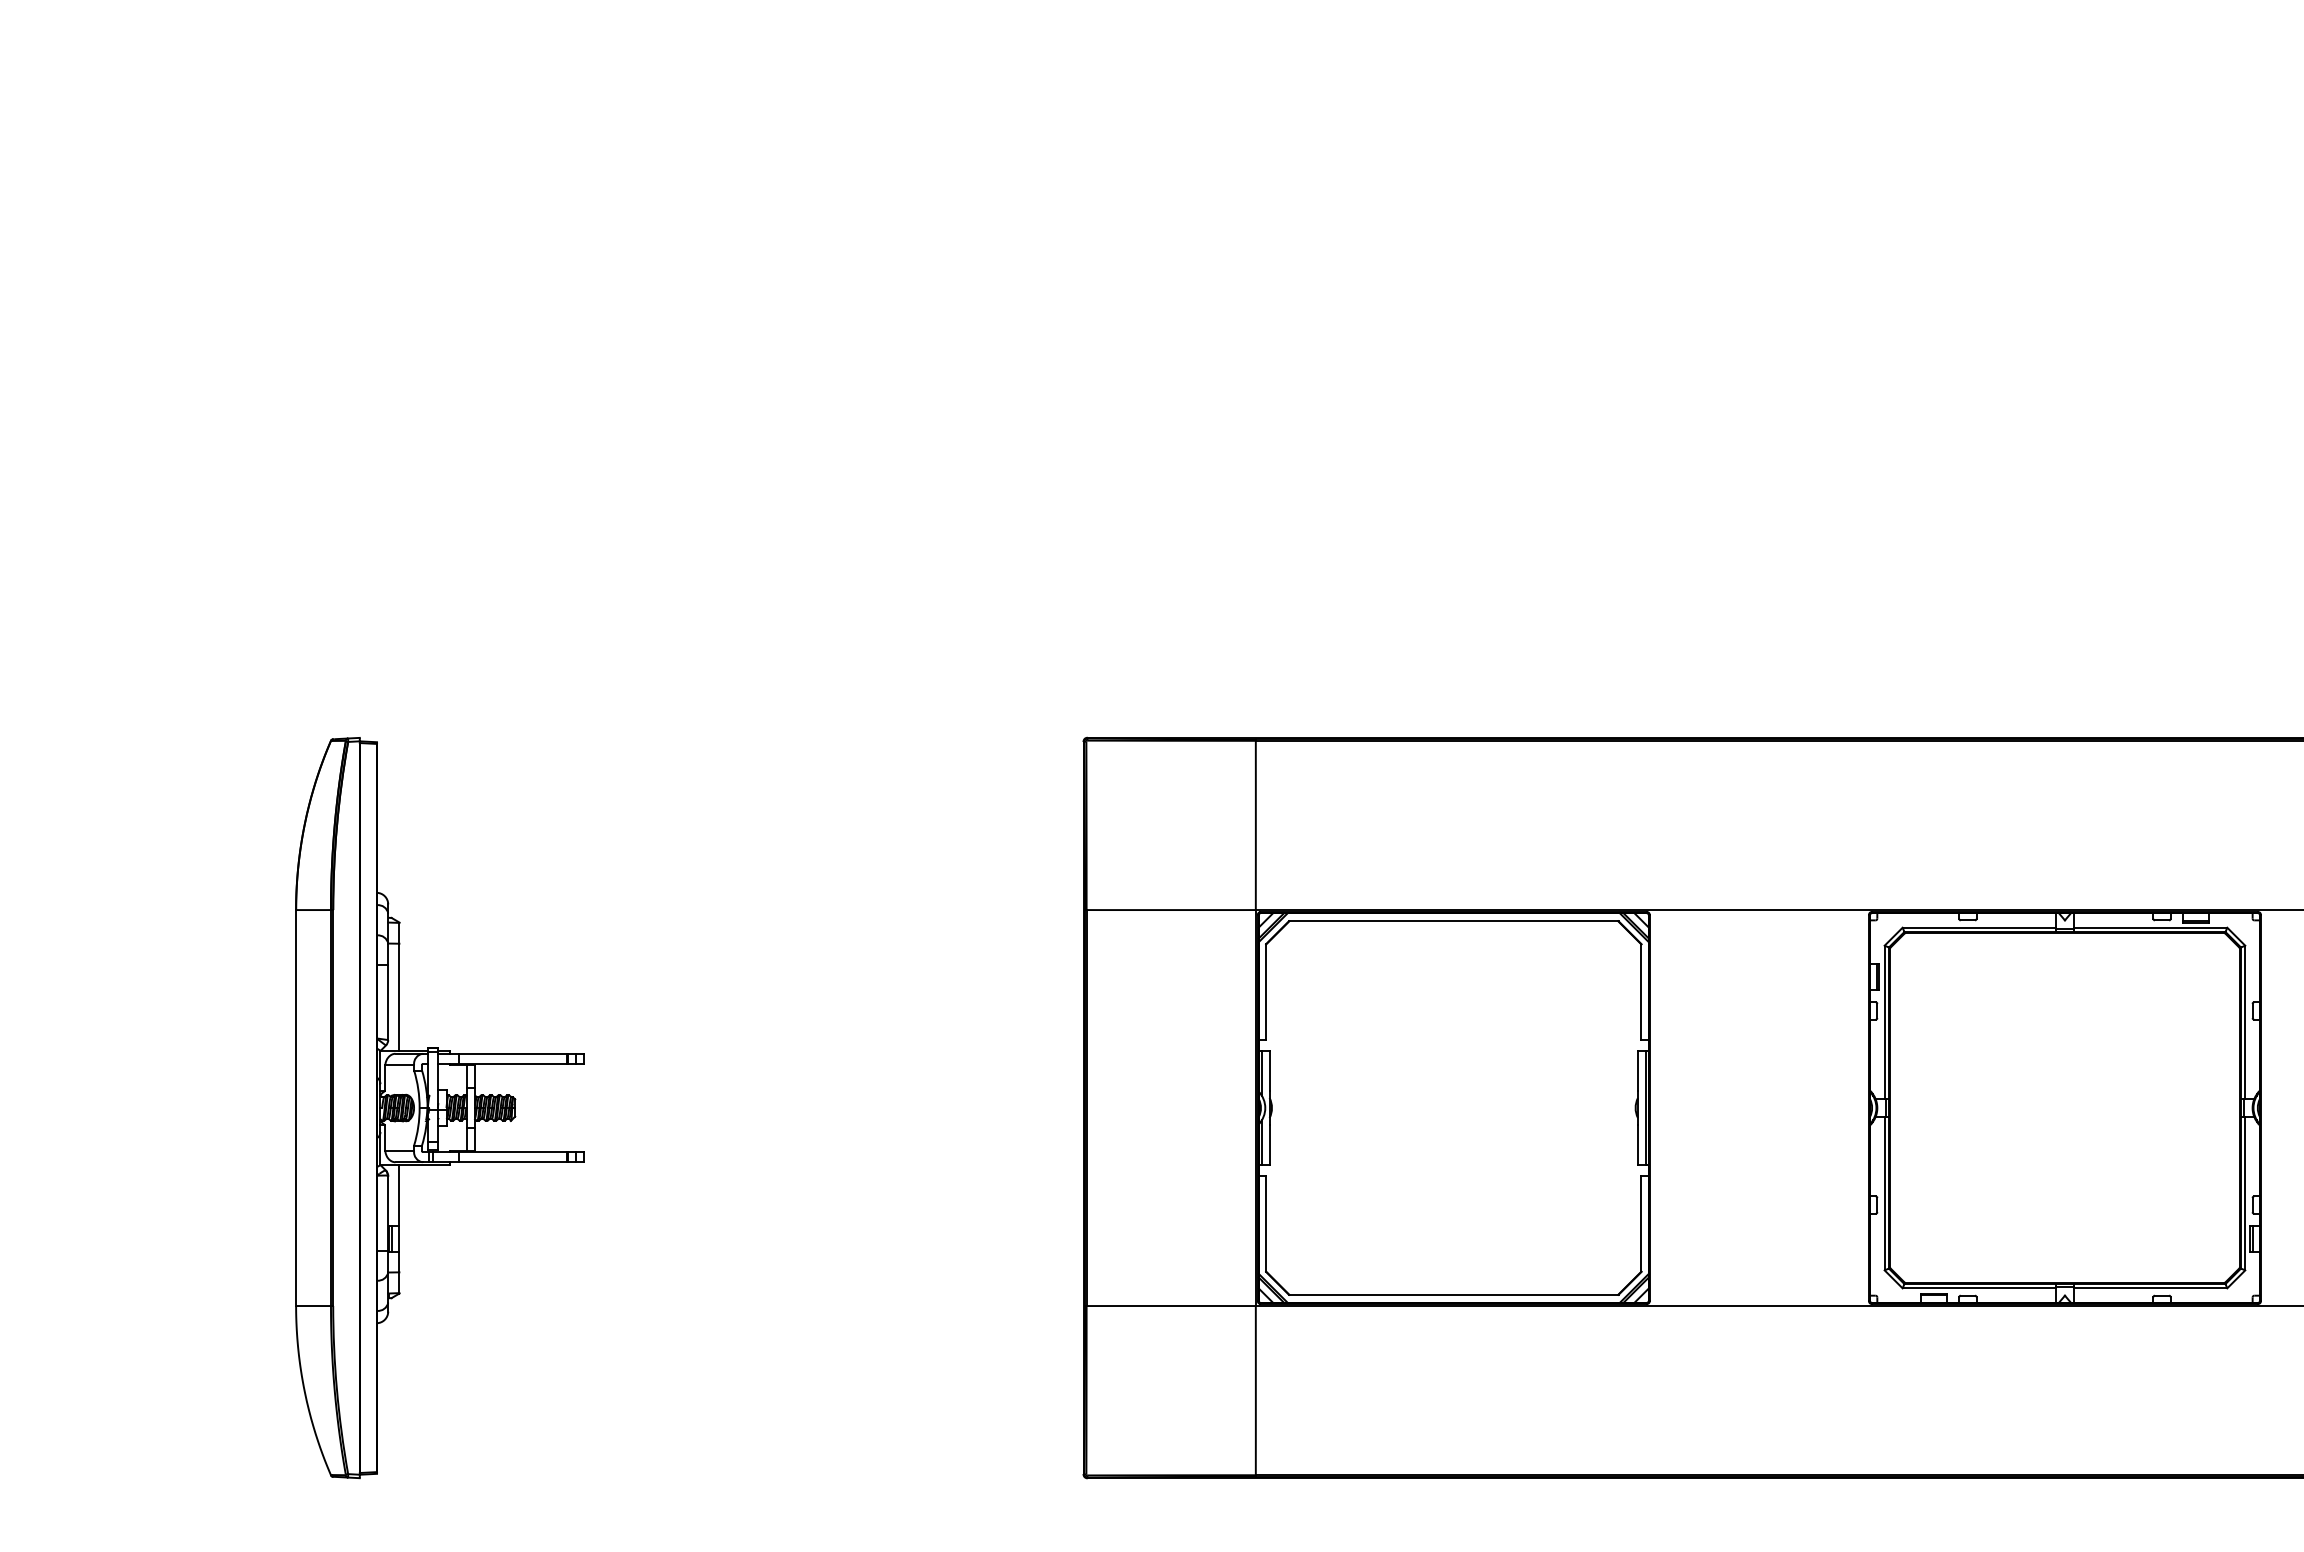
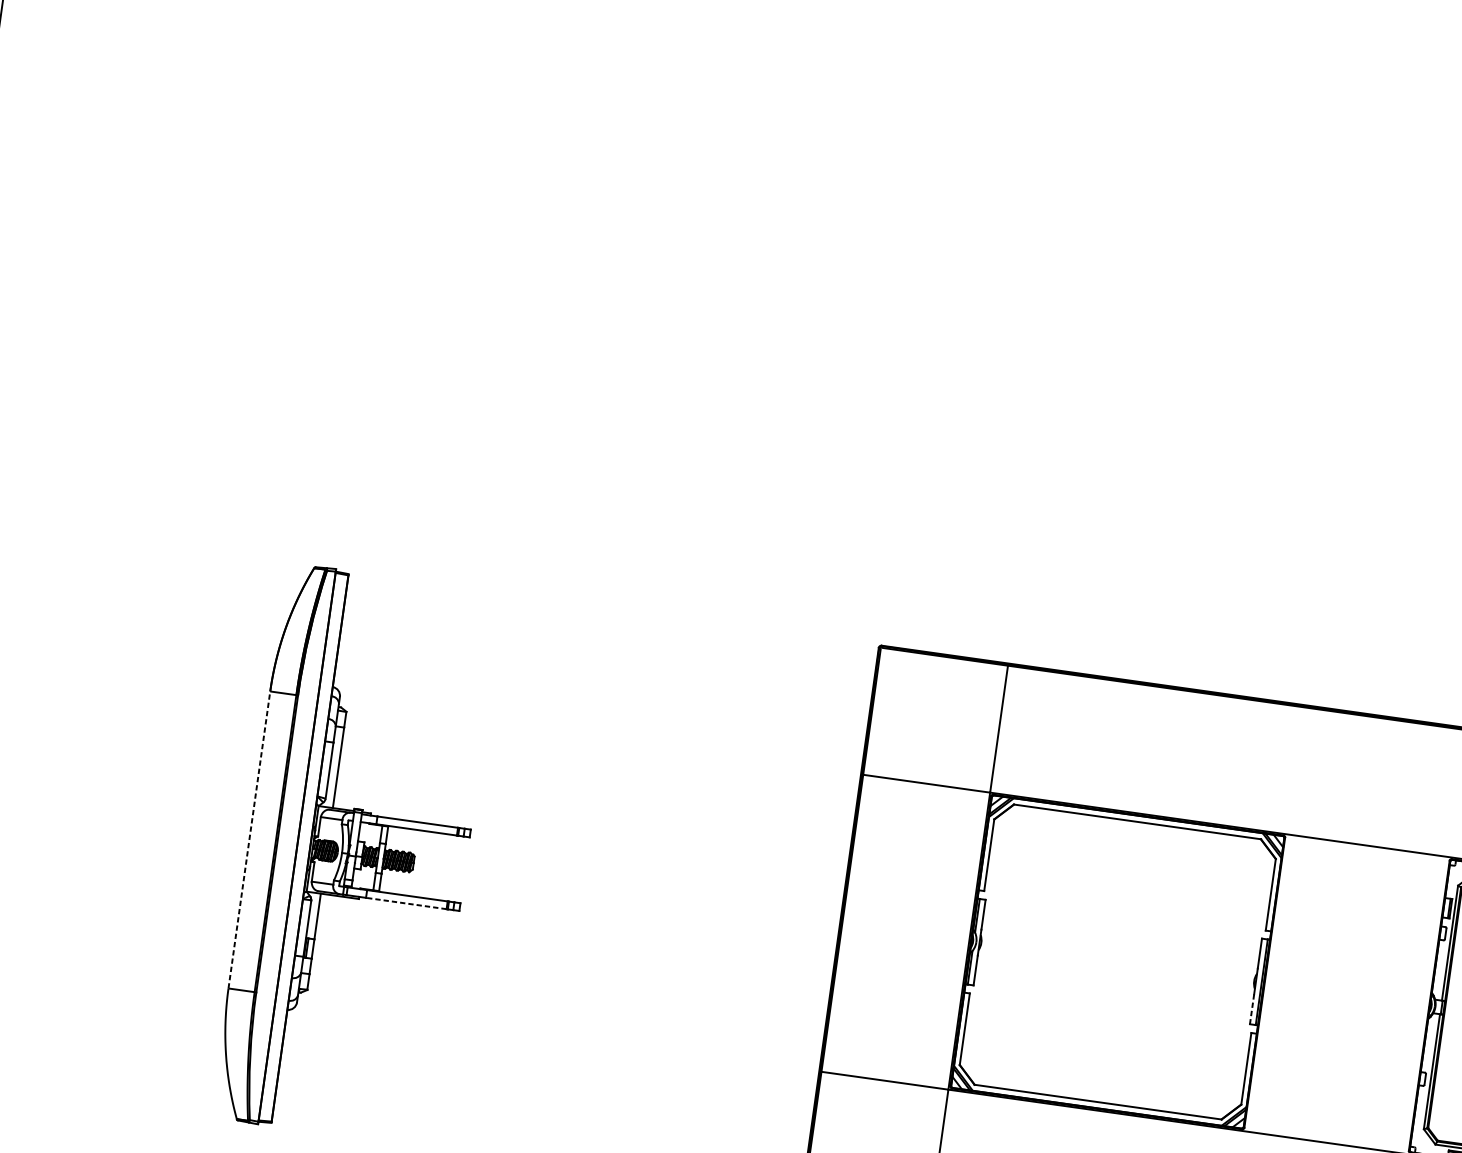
line: (296, 1108) -> (249, 840), solid -> dashed
line: (1638, 1145) -> (1252, 1009), solid -> dashed
line: (512, 1162) -> (405, 903), solid -> dashed

